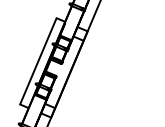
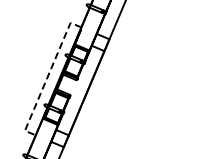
line: (38, 61) -> (47, 76), solid -> dashed

